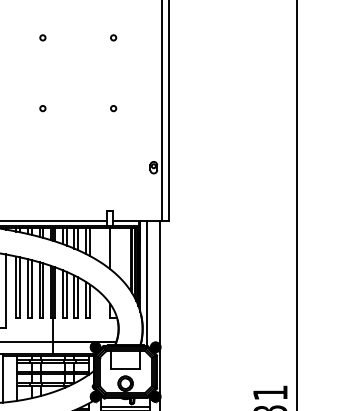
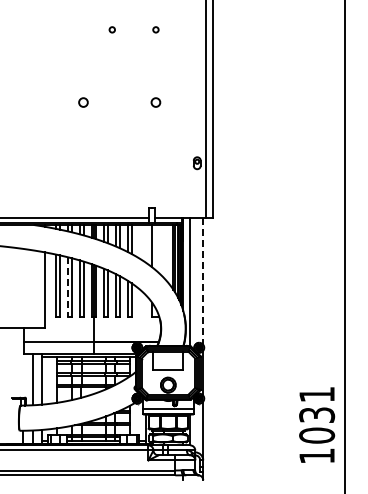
circle: (42, 37) -> (111, 29), moved
circle: (42, 108) -> (82, 102), size x1.6
circle: (113, 108) -> (155, 102), size x1.6
line: (159, 282) -> (203, 281), solid -> dashed
line: (27, 288) -> (67, 287), solid -> dashed

